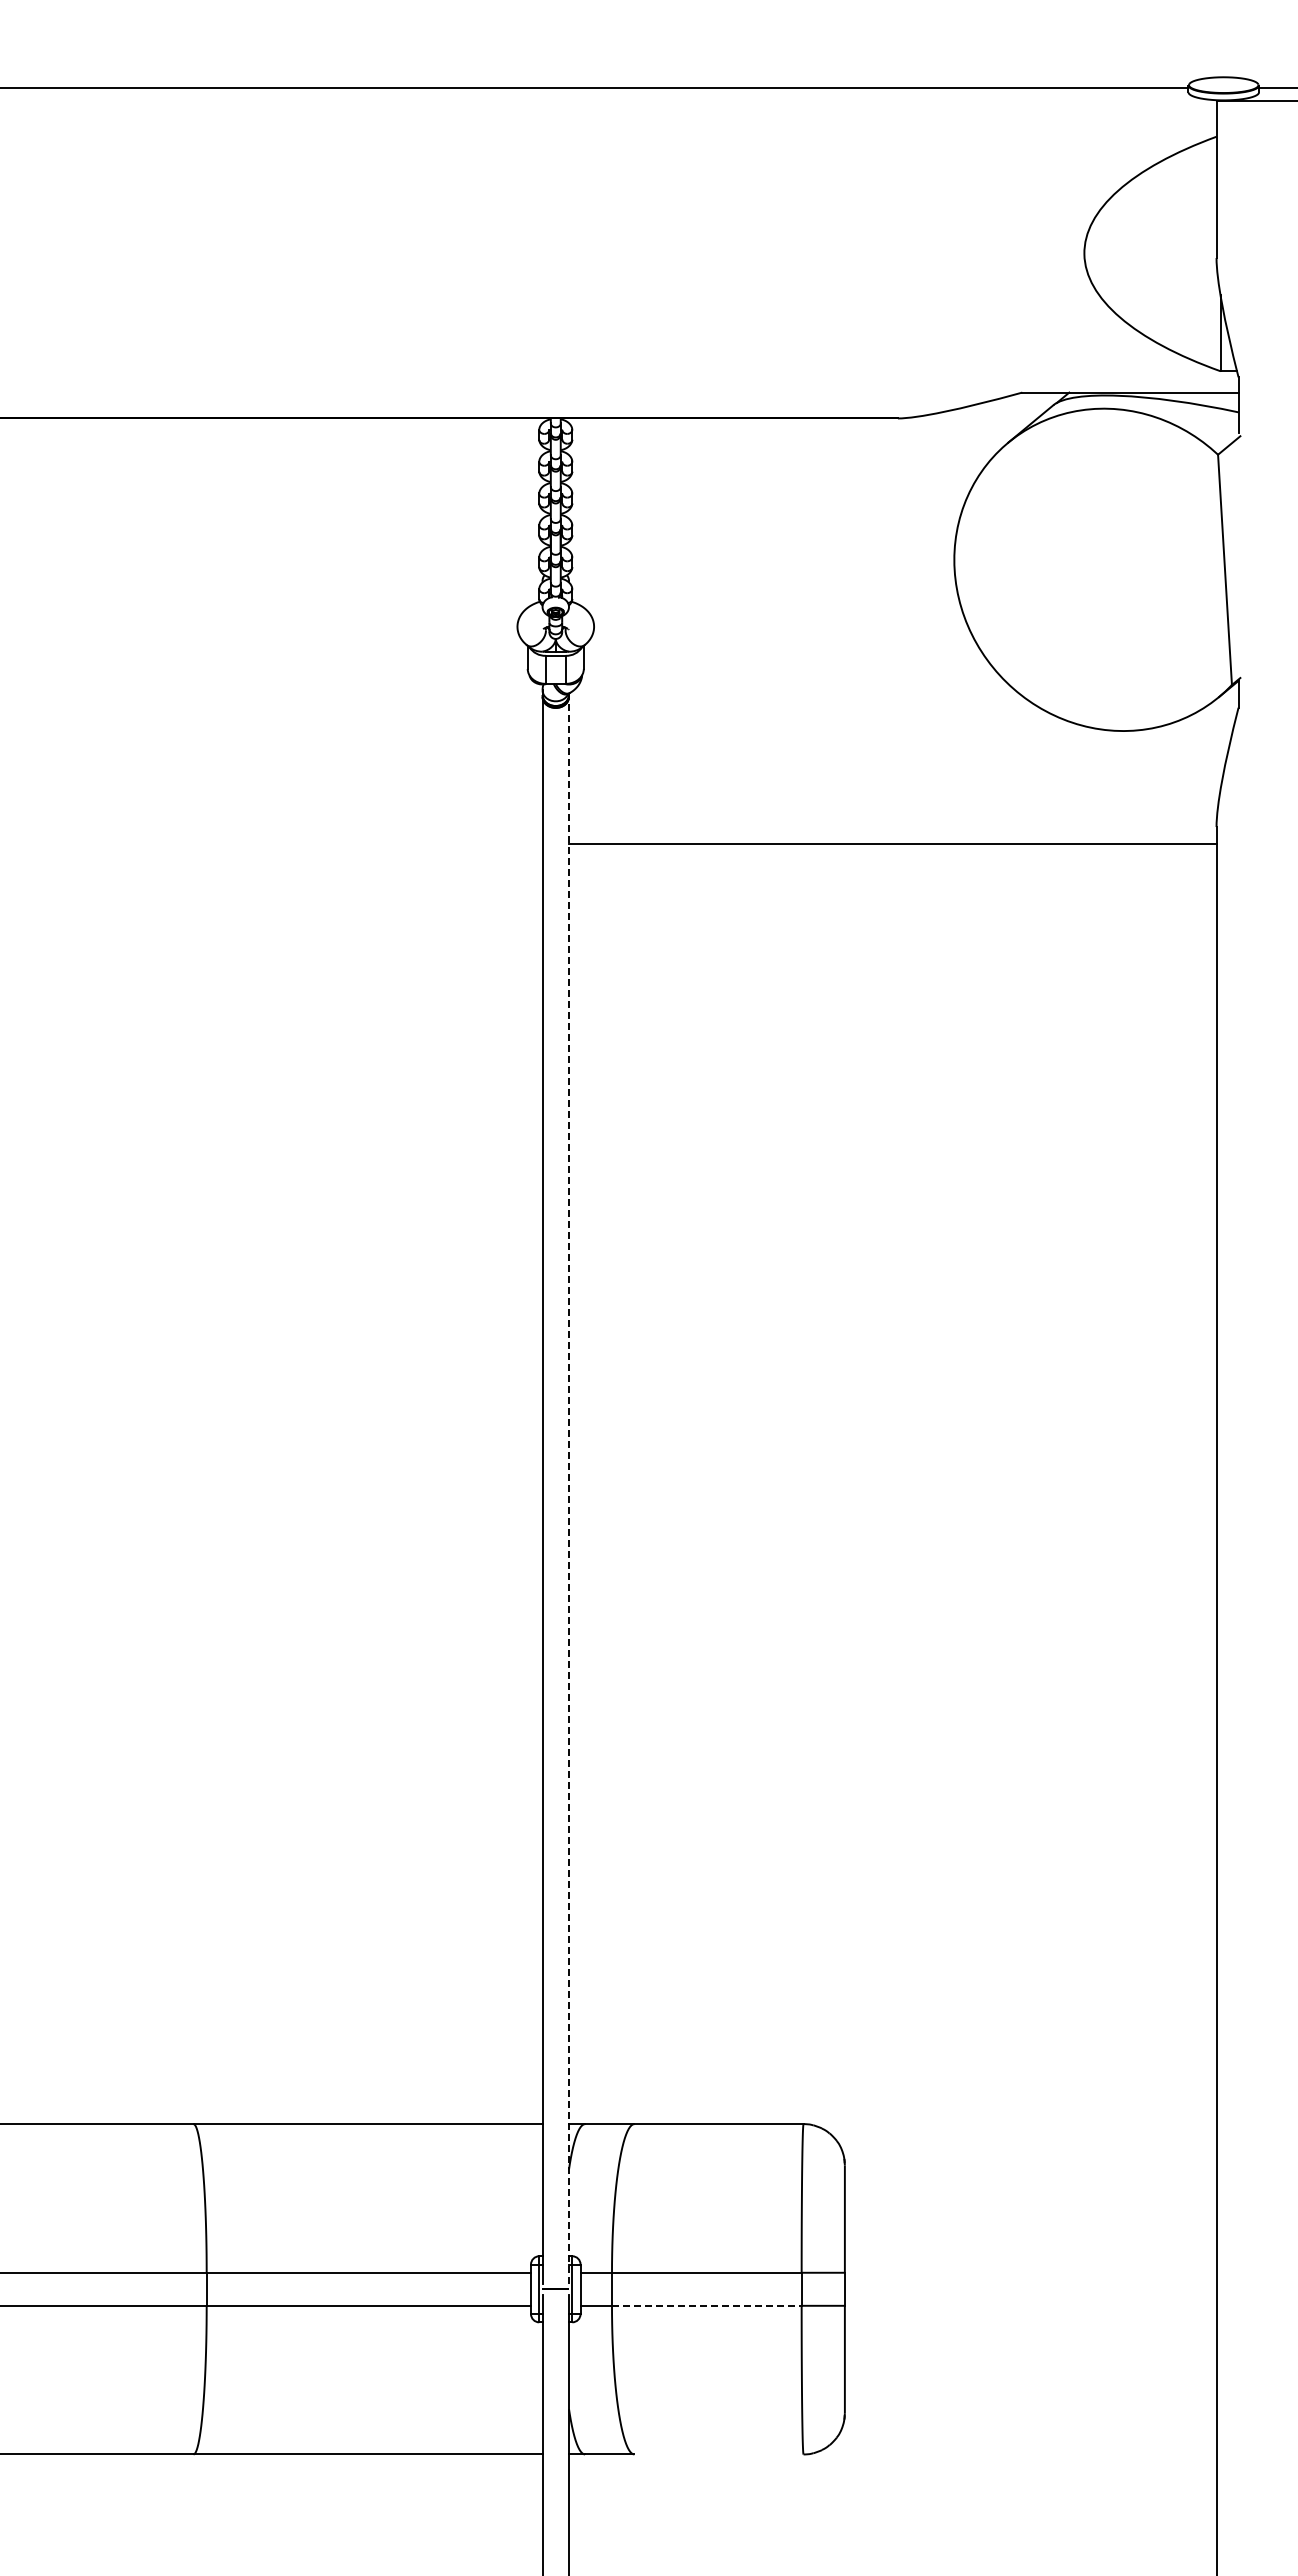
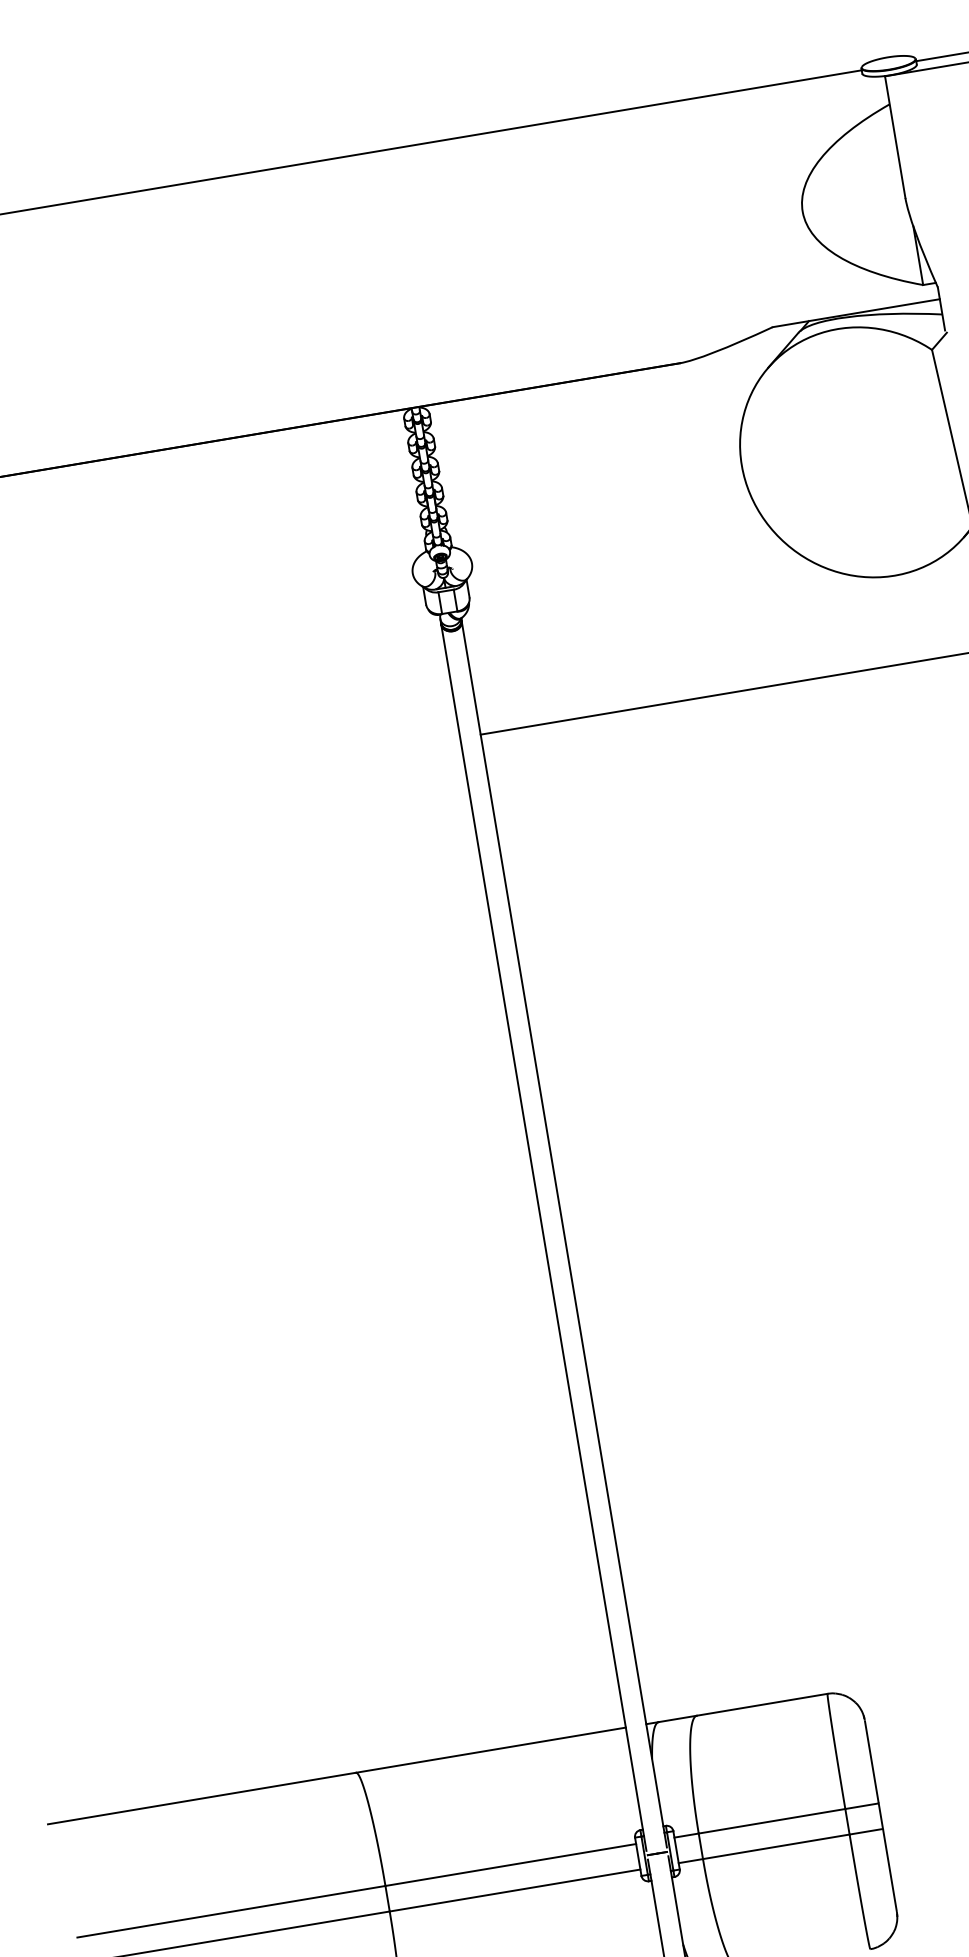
line: (569, 1489) -> (564, 1233), dashed -> solid
line: (706, 2305) -> (776, 1846), dashed -> solid

